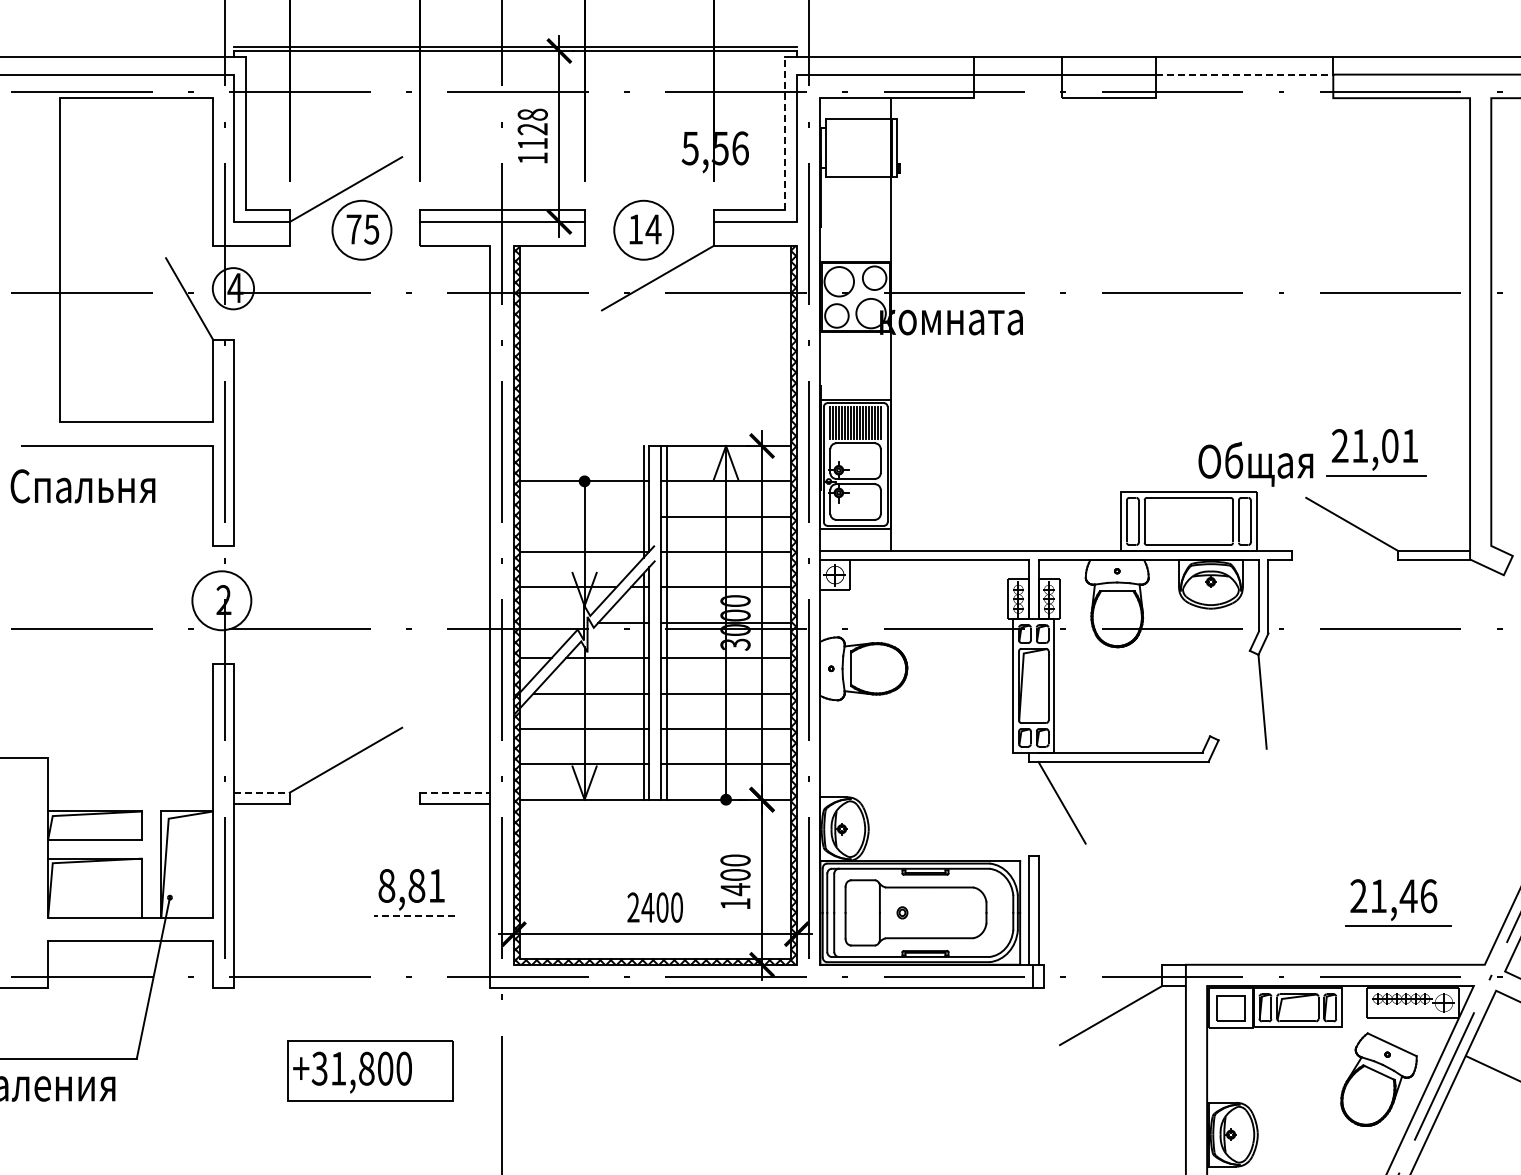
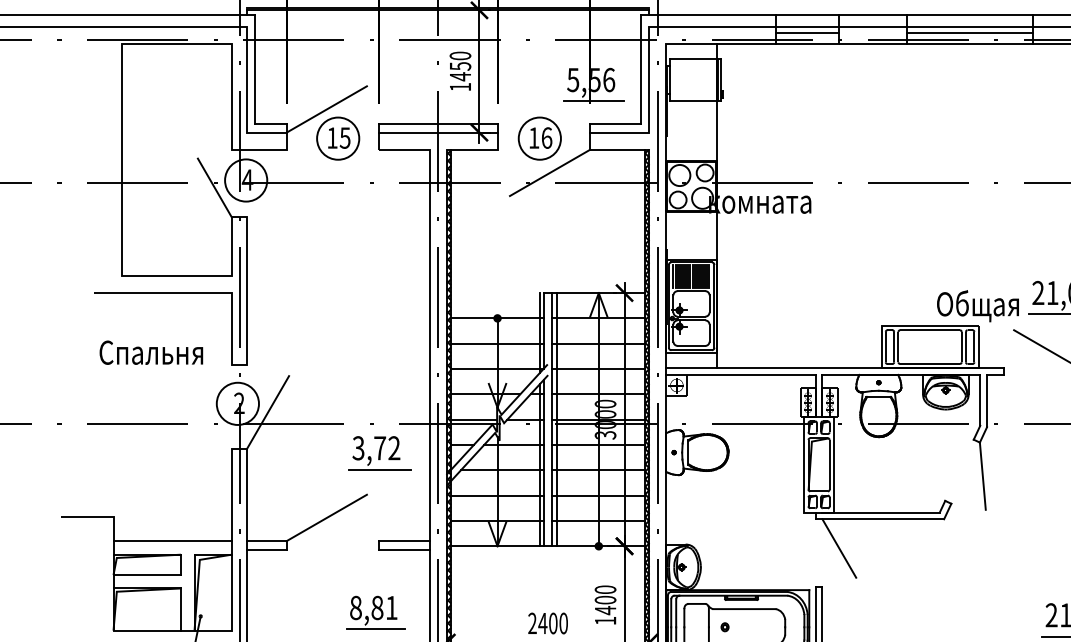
line: (1245, 74) -> (970, 27), dashed -> solid
line: (1017, 82) -> (807, 32), added
line: (1244, 82) -> (969, 32), added
line: (1017, 98) -> (807, 44), added
line: (1244, 98) -> (969, 44), added
text: (532, 129) -> (460, 66), 1128 -> 1450
line: (785, 133) -> (641, 69), dashed -> solid
line: (719, 178) -> (594, 101), added
text: (353, 229) -> (332, 138), 75 -> 15
text: (653, 229) -> (546, 138), 14 -> 16
circle: (232, 288) -> (245, 180), size x1.43
text: (82, 486) -> (151, 352), moved
line: (584, 516) -> (497, 343), added
line: (263, 613) -> (267, 412), added
line: (551, 622) -> (473, 419), added
part: (420, 669) -> (380, 453), added
line: (130, 792) -> (172, 541), added
line: (262, 792) -> (266, 541), dashed -> solid
line: (455, 792) -> (405, 541), dashed -> solid
line: (414, 915) -> (375, 629), dashed -> solid

